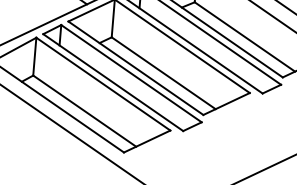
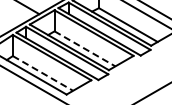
line: (164, 74) -> (85, 49), solid -> dashed
line: (83, 111) -> (42, 73), solid -> dashed

